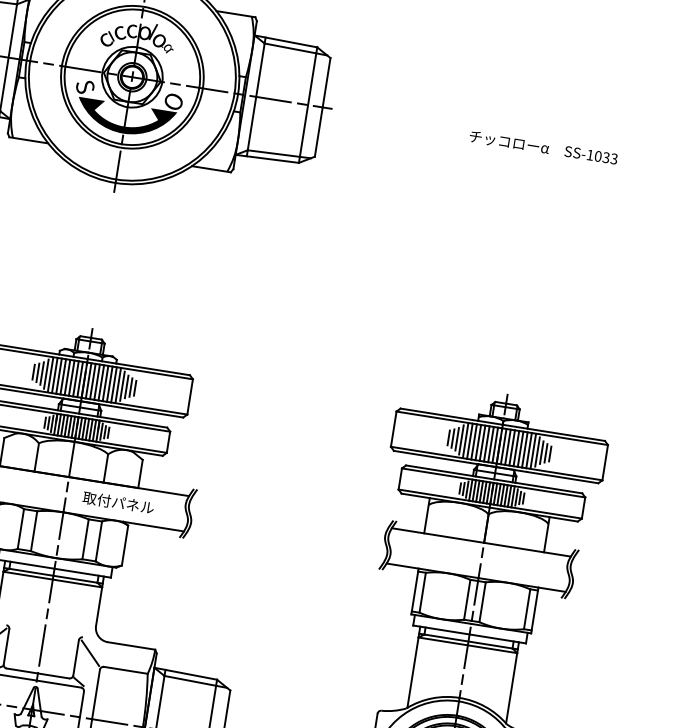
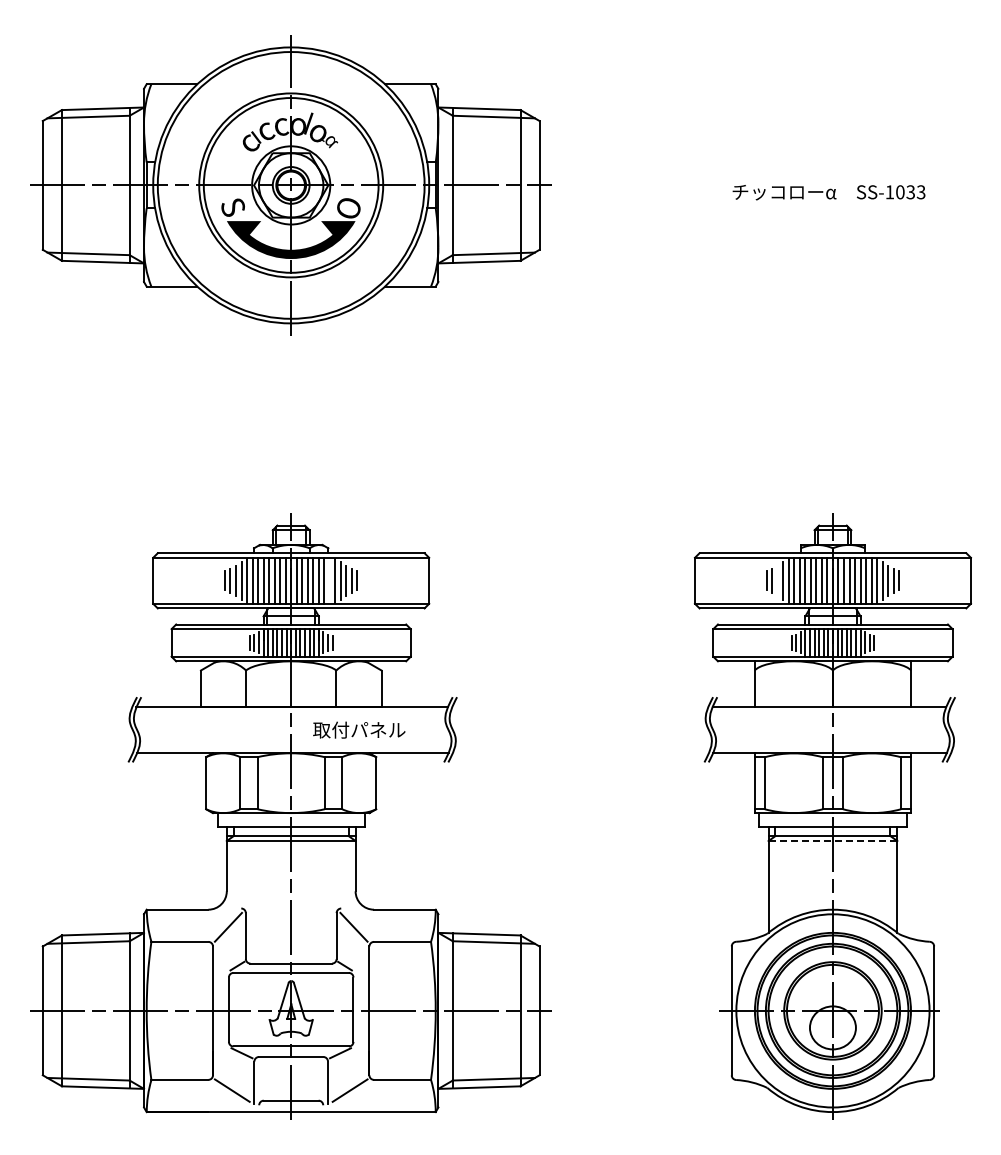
line: (113, 384) -> (329, 580), removed
line: (457, 438) -> (777, 580), removed
line: (468, 645) -> (833, 841), solid -> dashed

